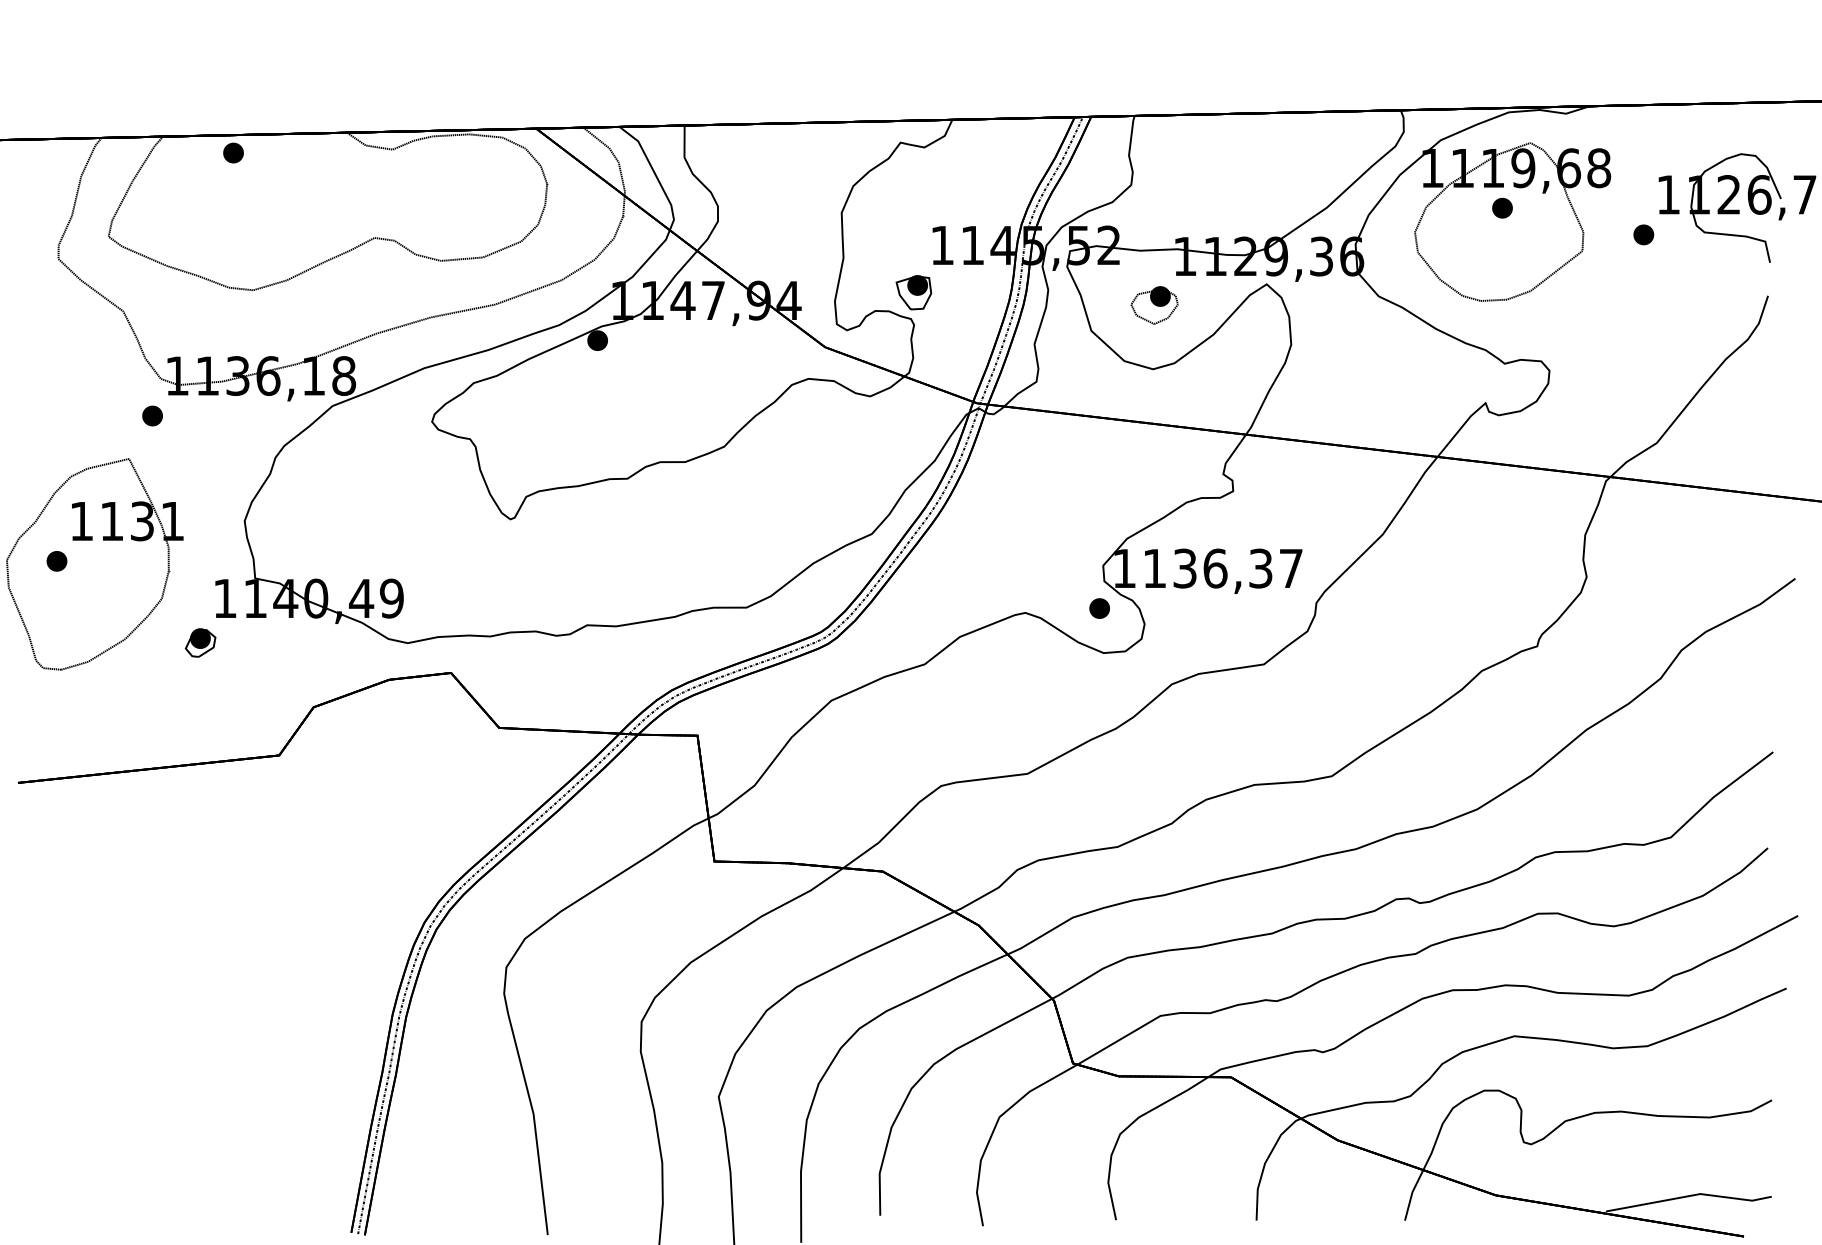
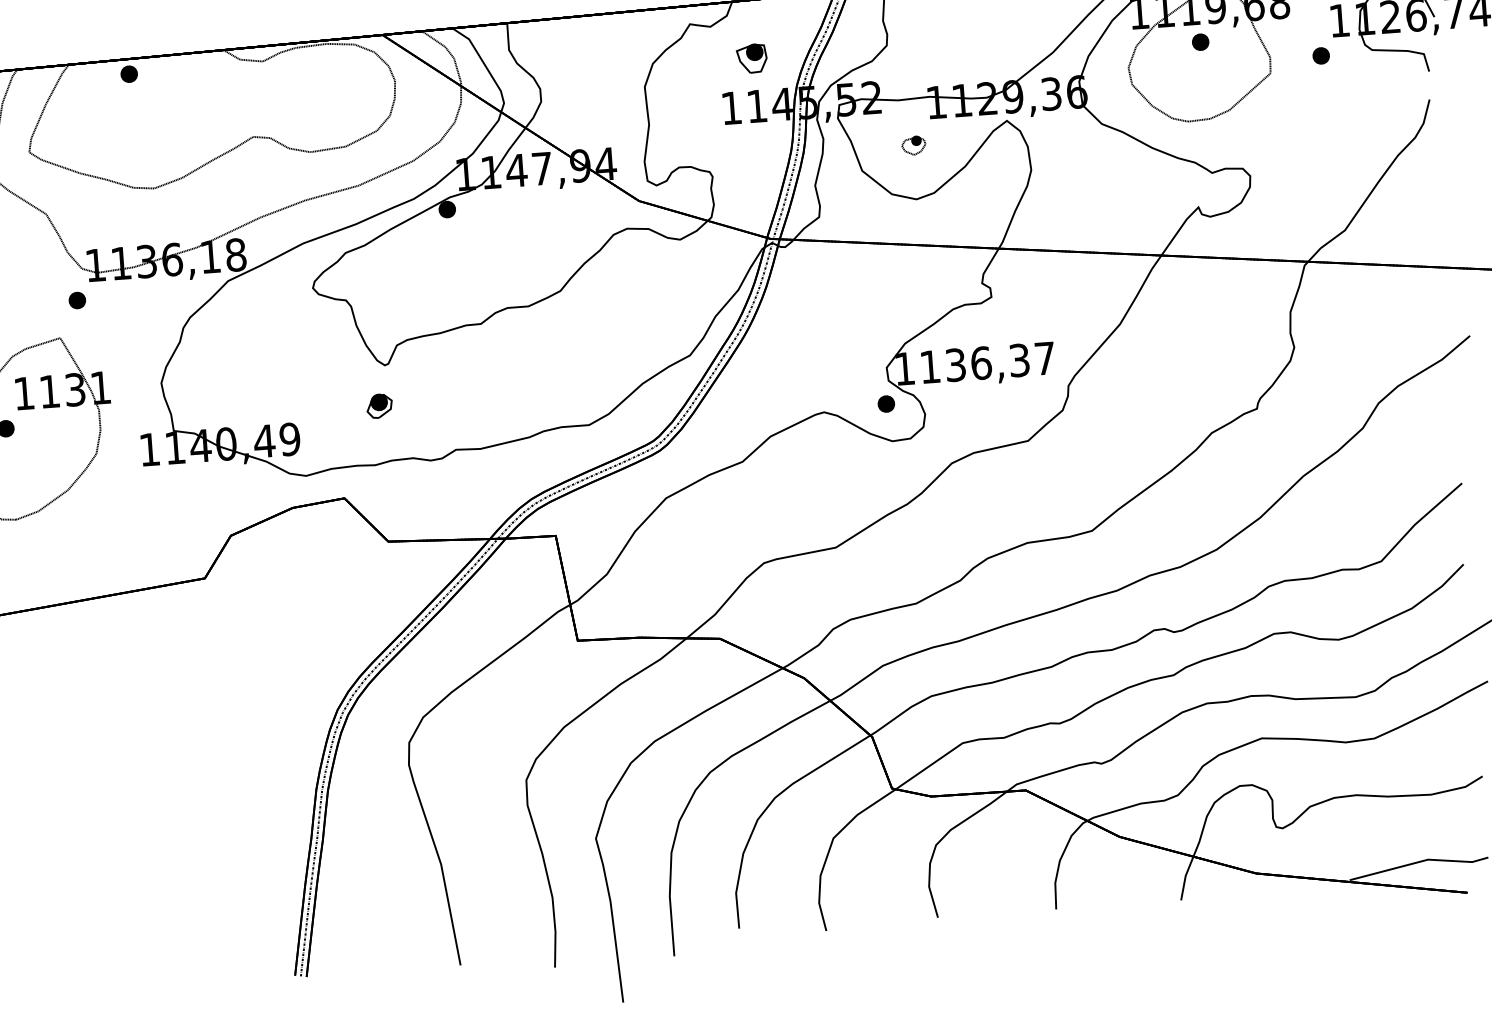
part: (913, 292) -> (751, 58), moved
part: (1154, 305) -> (913, 145), size x0.6
part: (200, 642) -> (379, 405), moved

